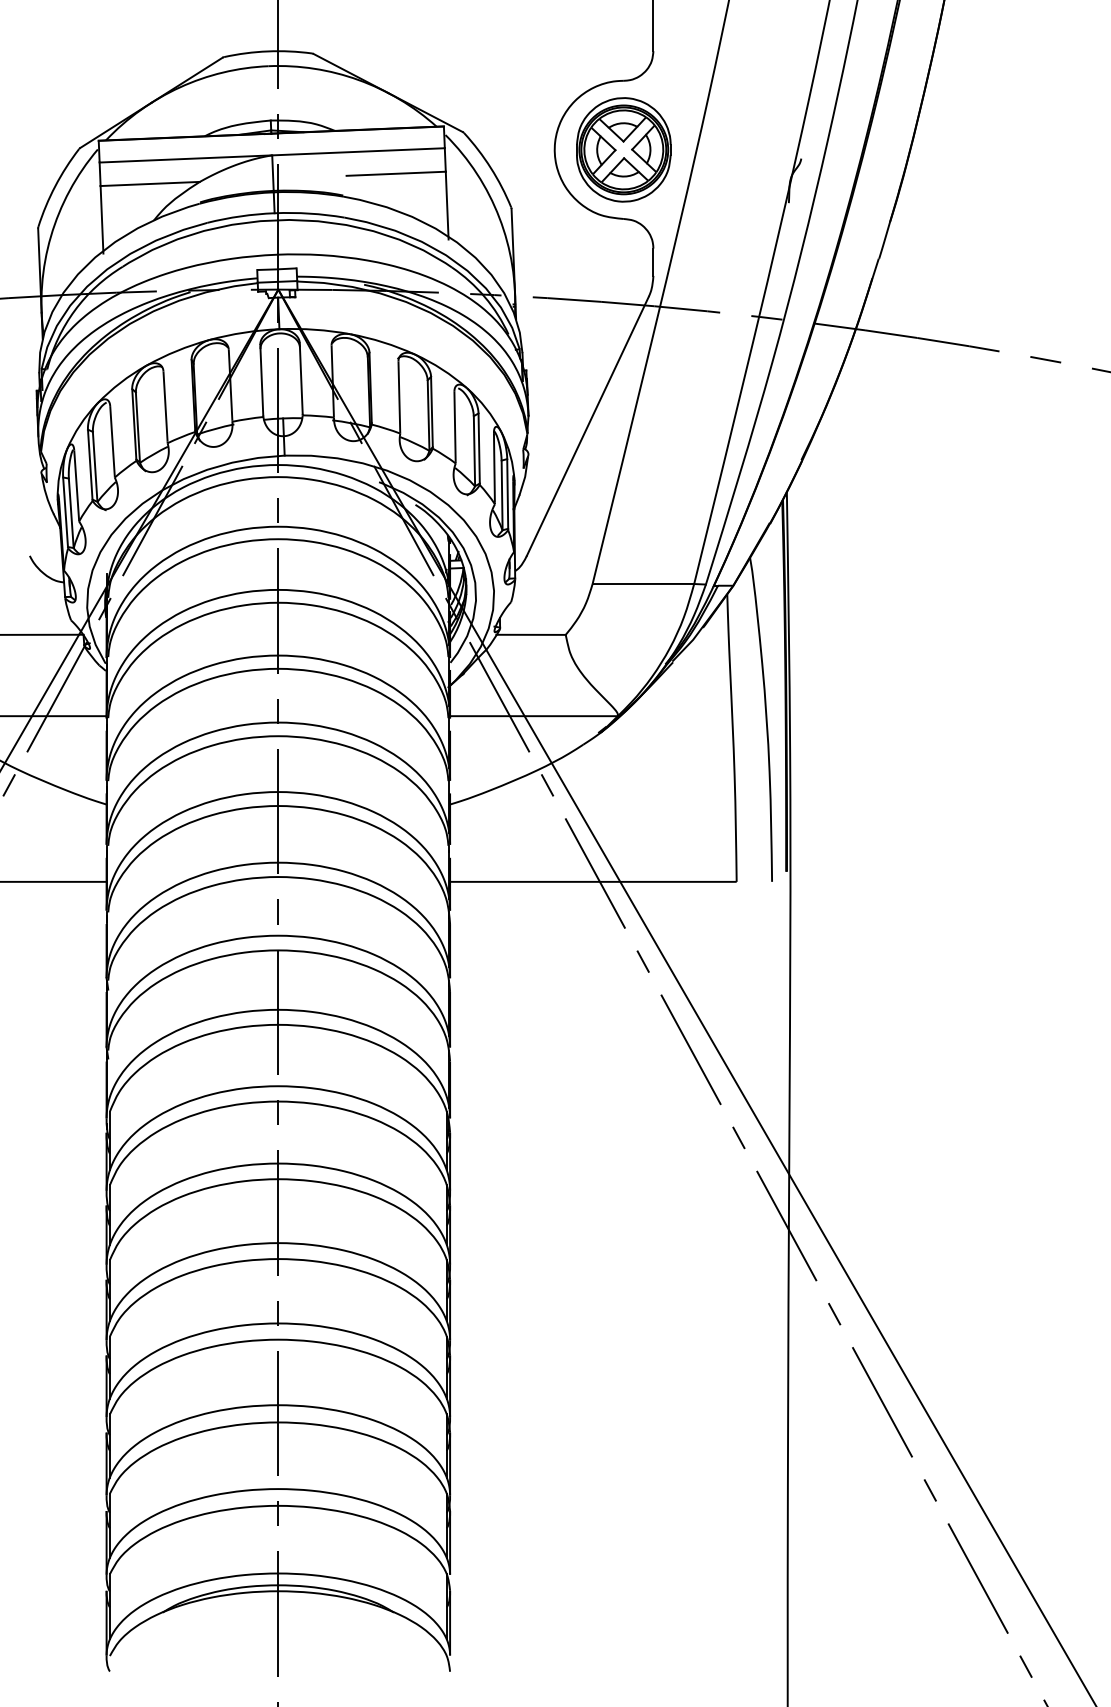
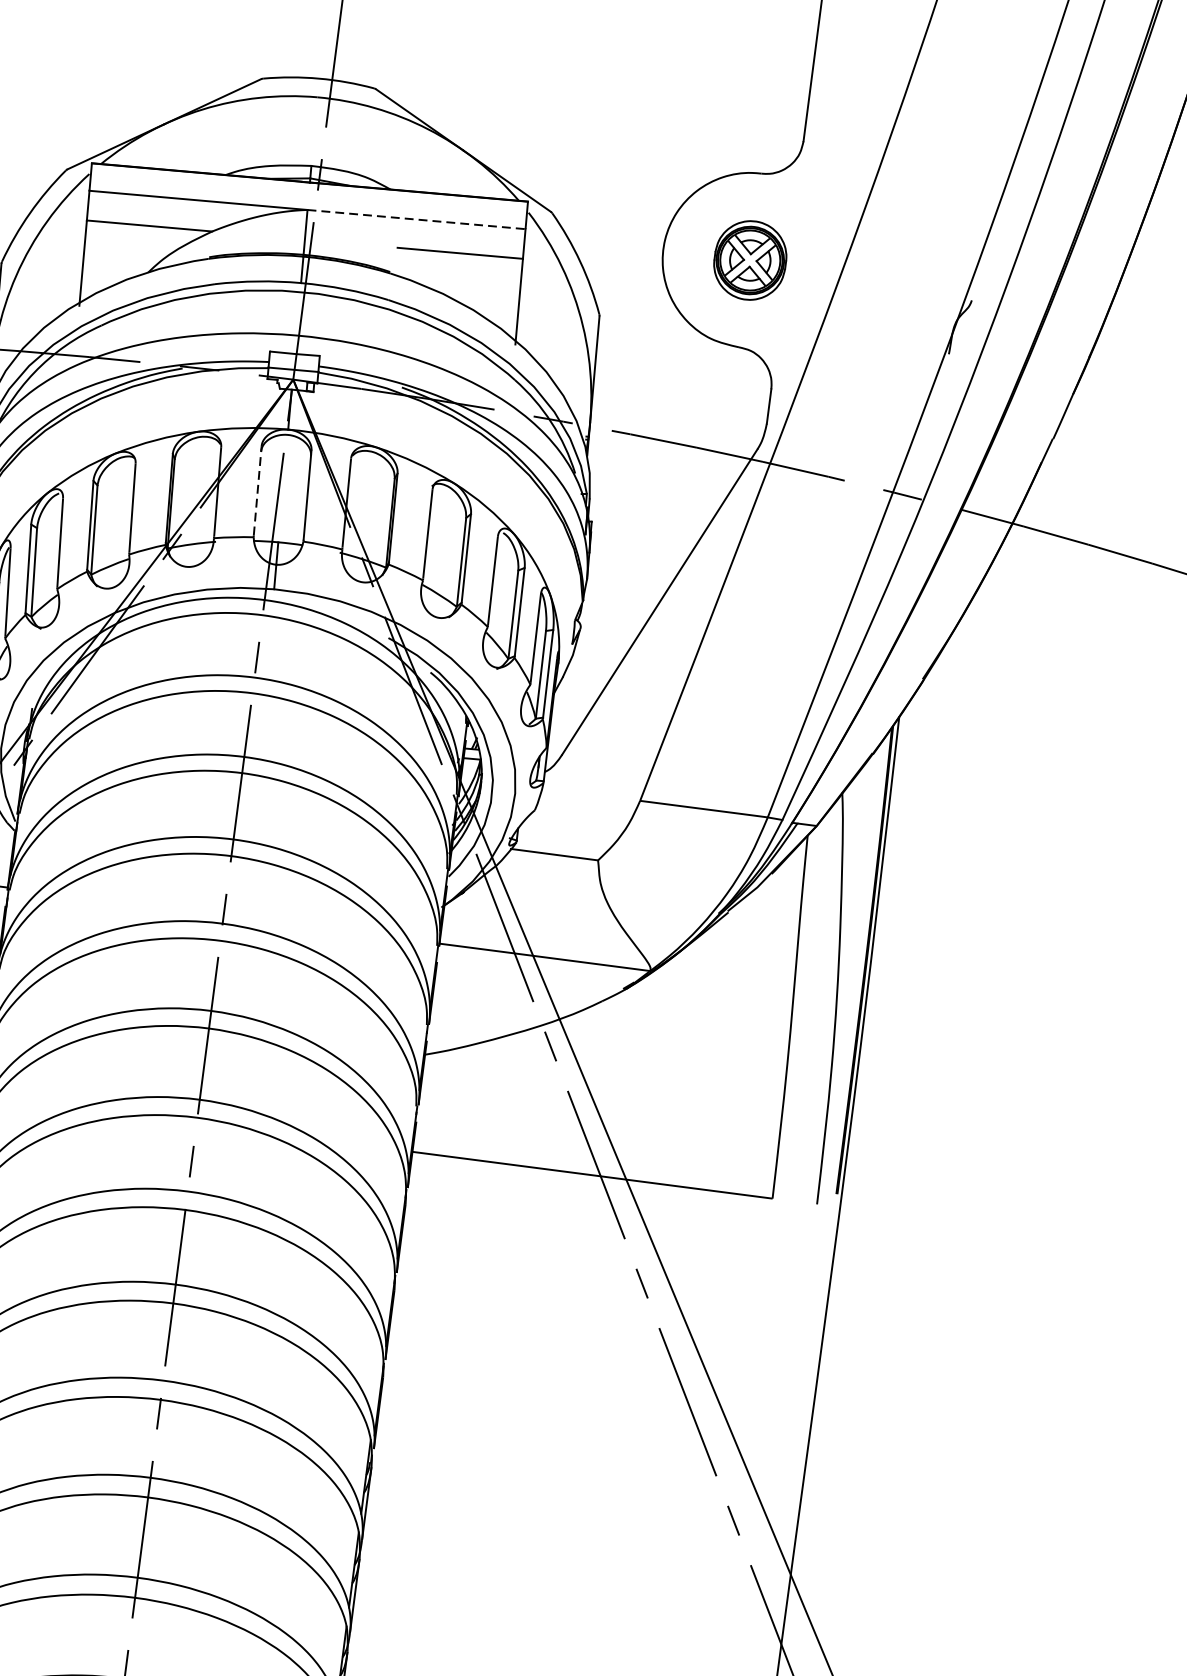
part: (623, 149) -> (749, 259), size x0.6
line: (359, 151) -> (417, 219), solid -> dashed
line: (261, 379) -> (257, 489), solid -> dashed

